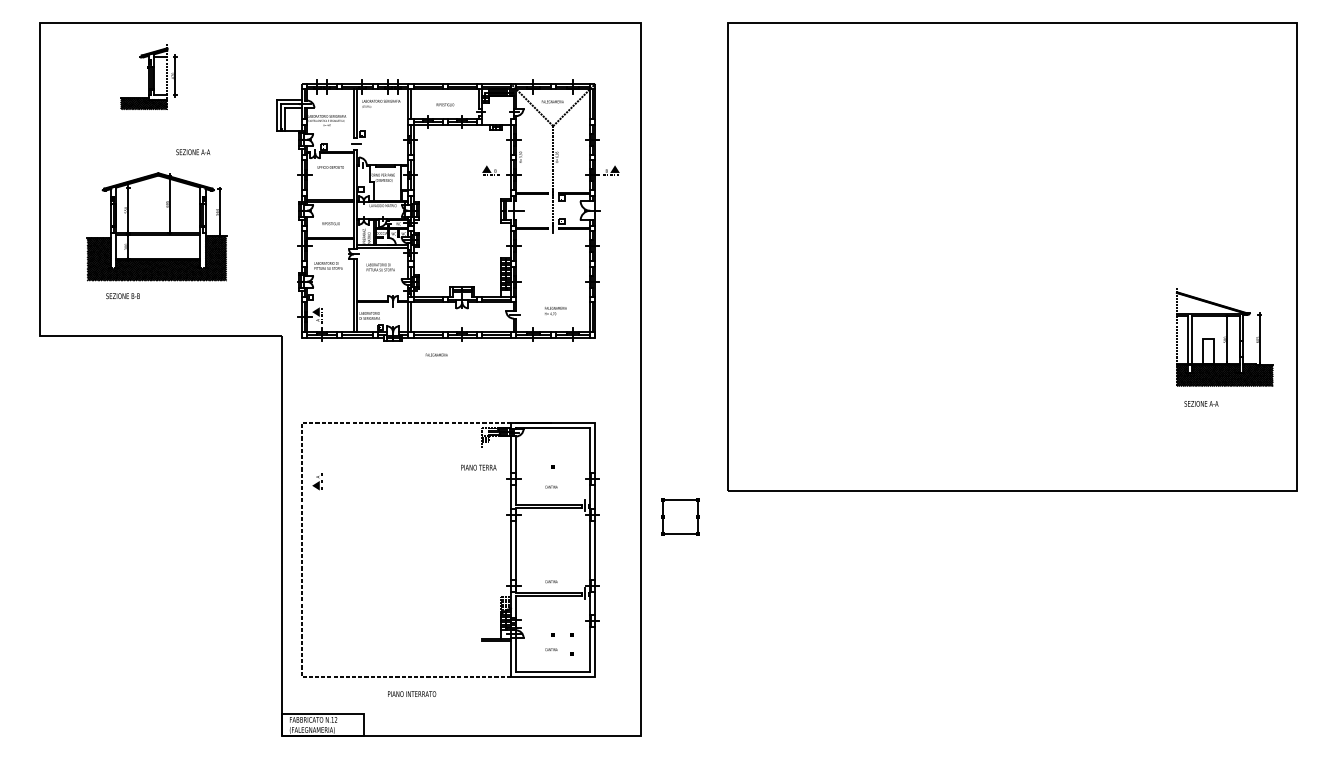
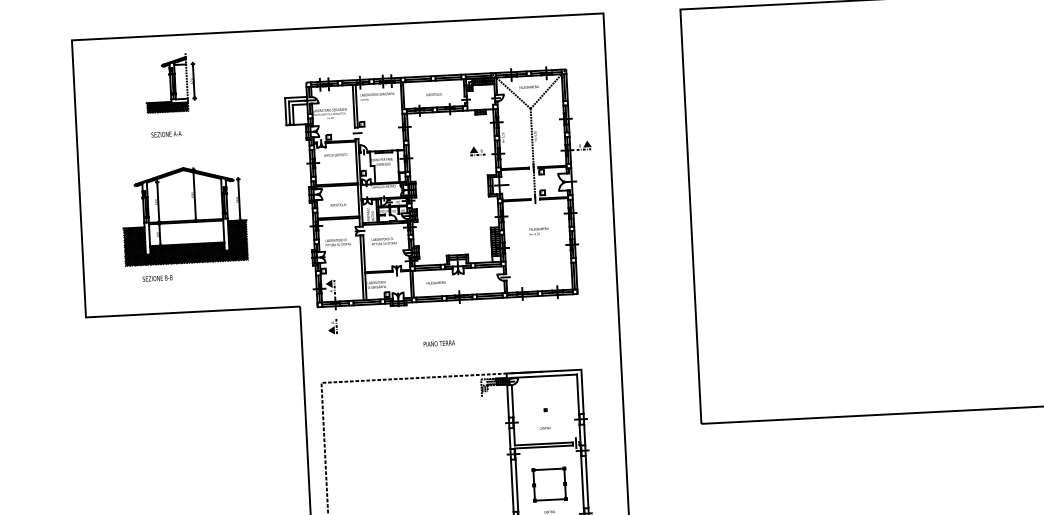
text: (193, 152) -> (166, 134), moved
text: (555, 311) -> (538, 231), moved
text: (436, 354) -> (435, 282), moved
text: (478, 467) -> (439, 343), moved
part: (317, 481) -> (332, 326), moved
part: (680, 516) -> (549, 484), moved

